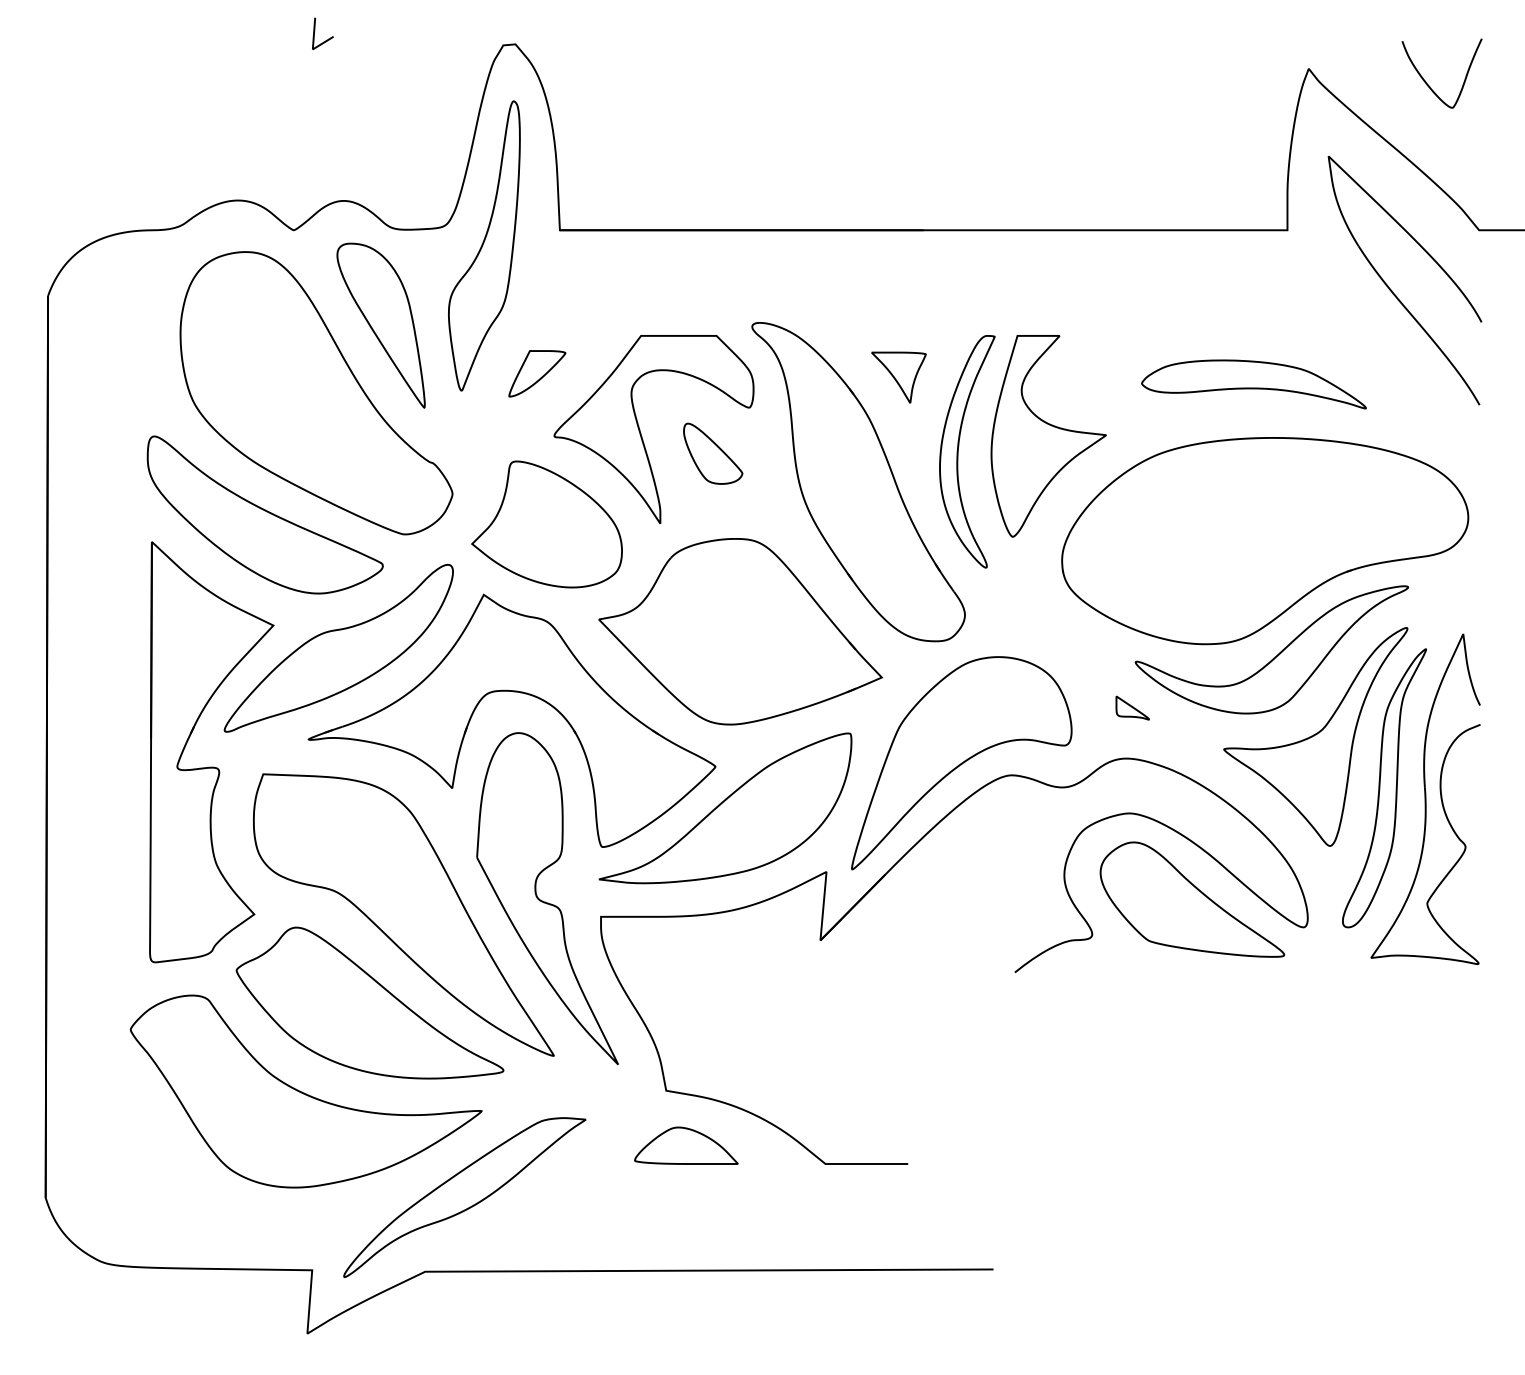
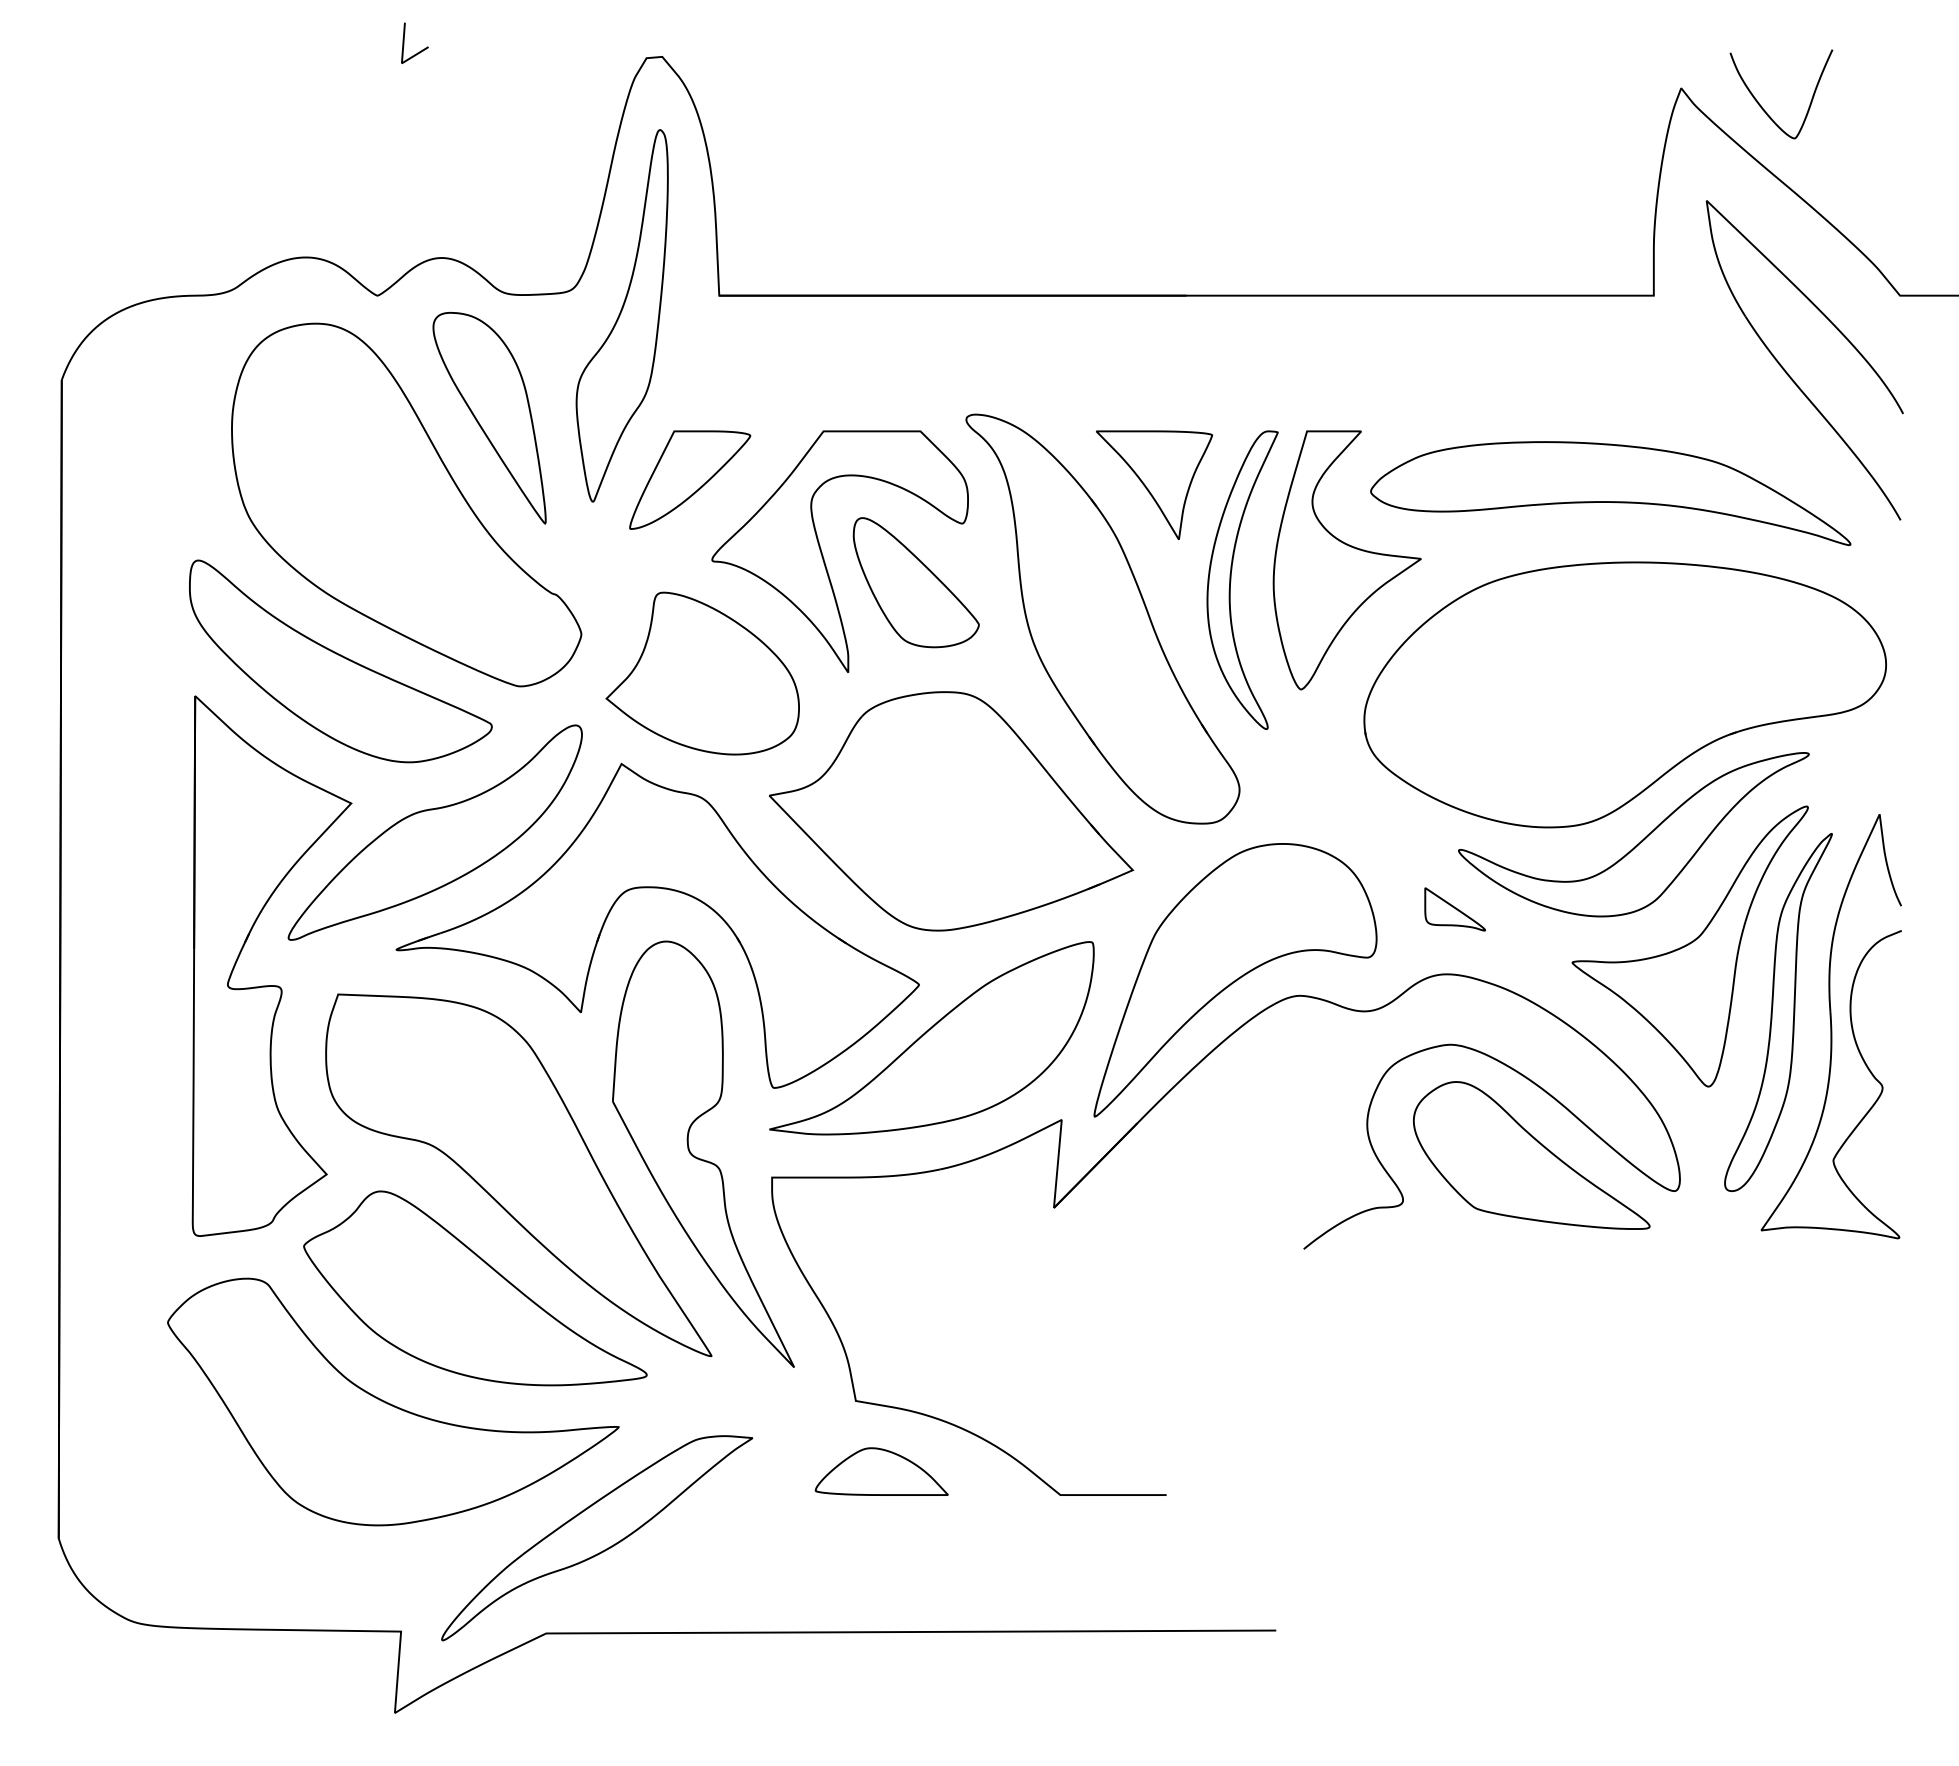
curve: (1427, 82) -> (1762, 106), moved
part: (537, 373) -> (690, 479), size x1.67
part: (898, 377) -> (1154, 484), size x1.67
part: (1253, 384) -> (1610, 493), size x1.67
part: (712, 453) -> (915, 582), size x1.67
part: (1132, 708) -> (1454, 909), size x1.43

